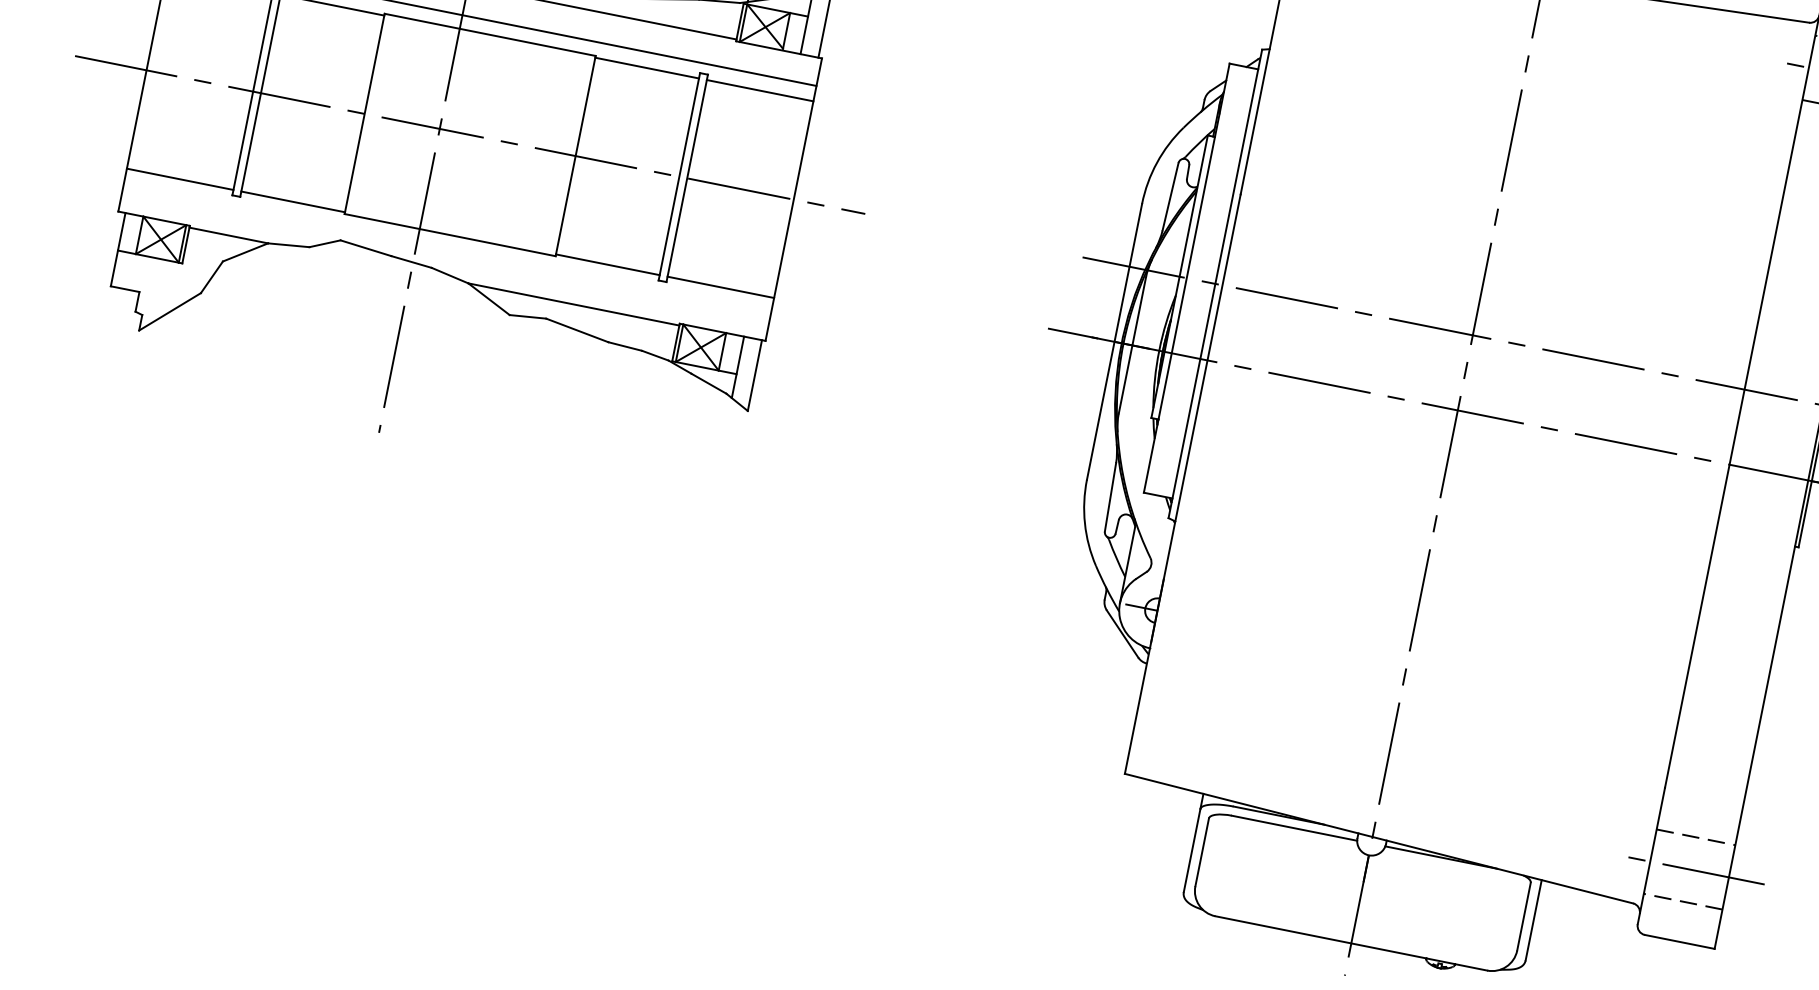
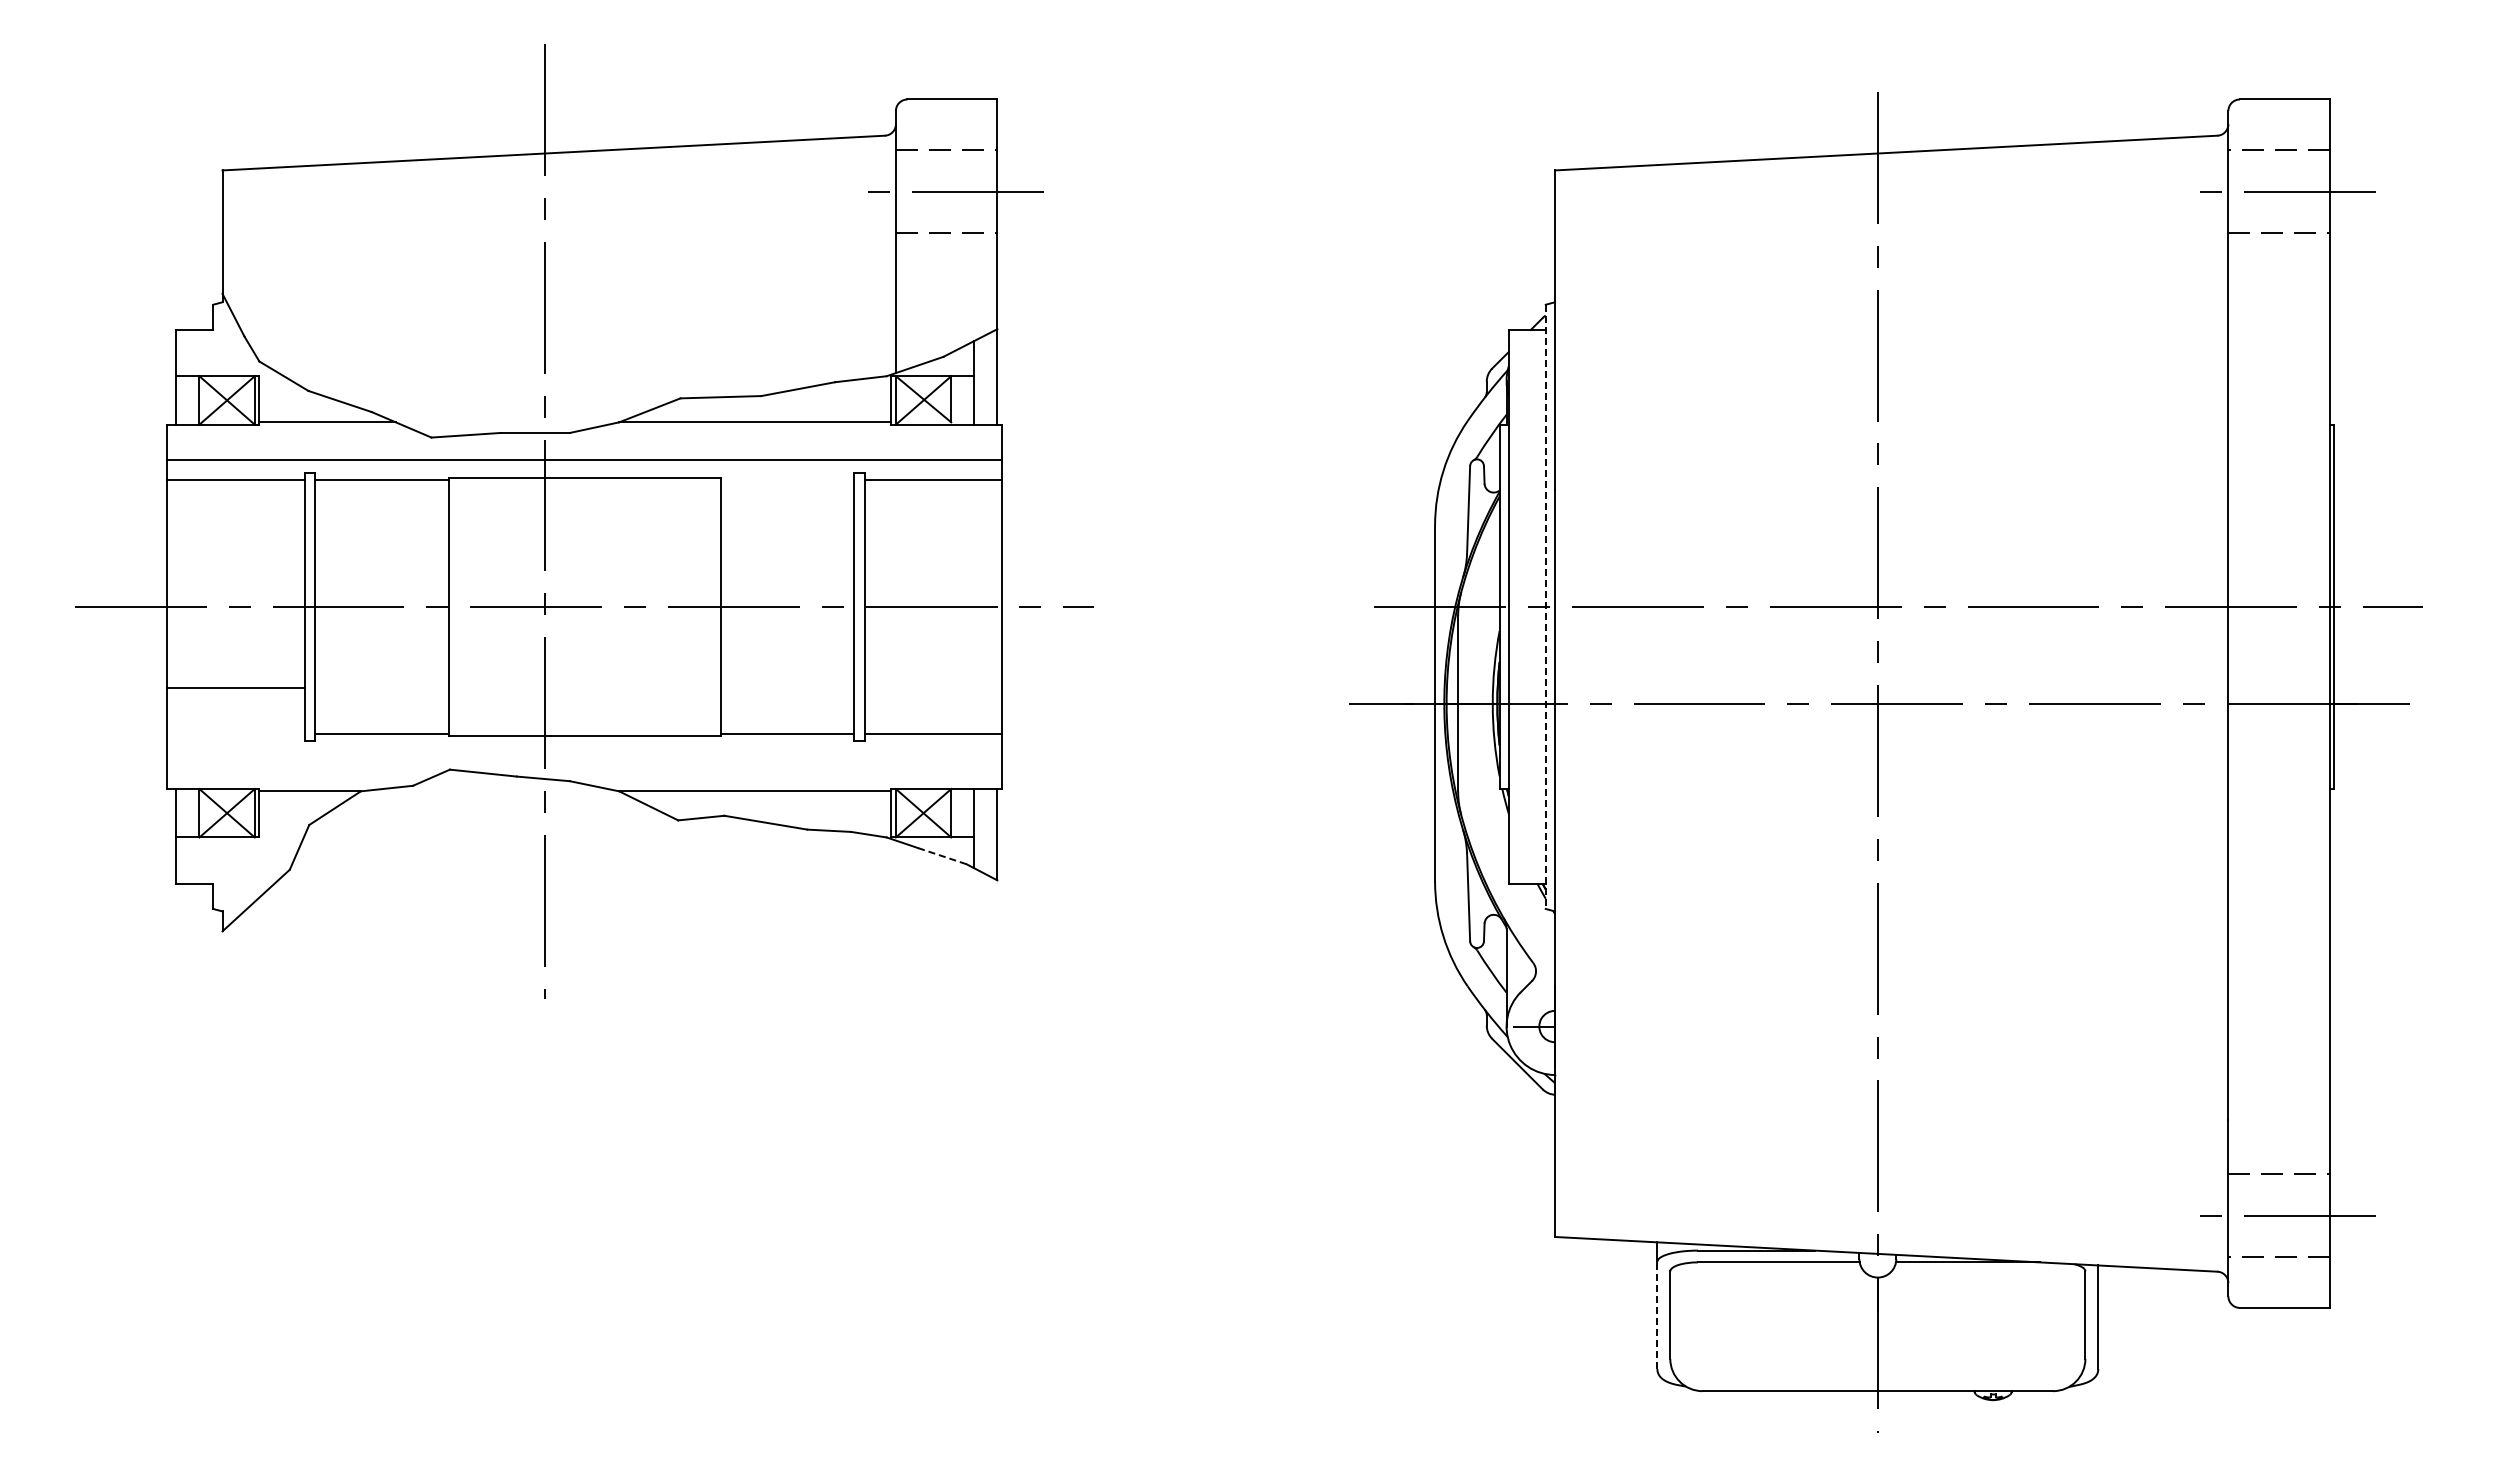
line: (647, 68) -> (787, 480), removed
line: (179, 179) -> (235, 687), moved
line: (1215, 284) -> (1545, 607), solid -> dashed
line: (708, 384) -> (942, 856), solid -> dashed
line: (1192, 850) -> (1657, 1315), solid -> dashed

